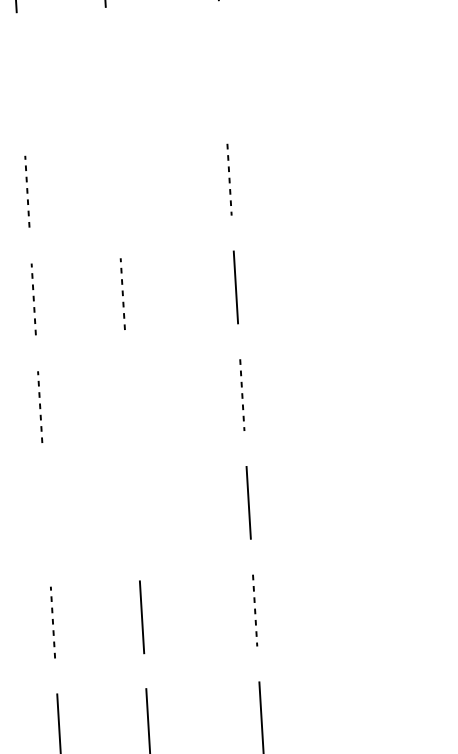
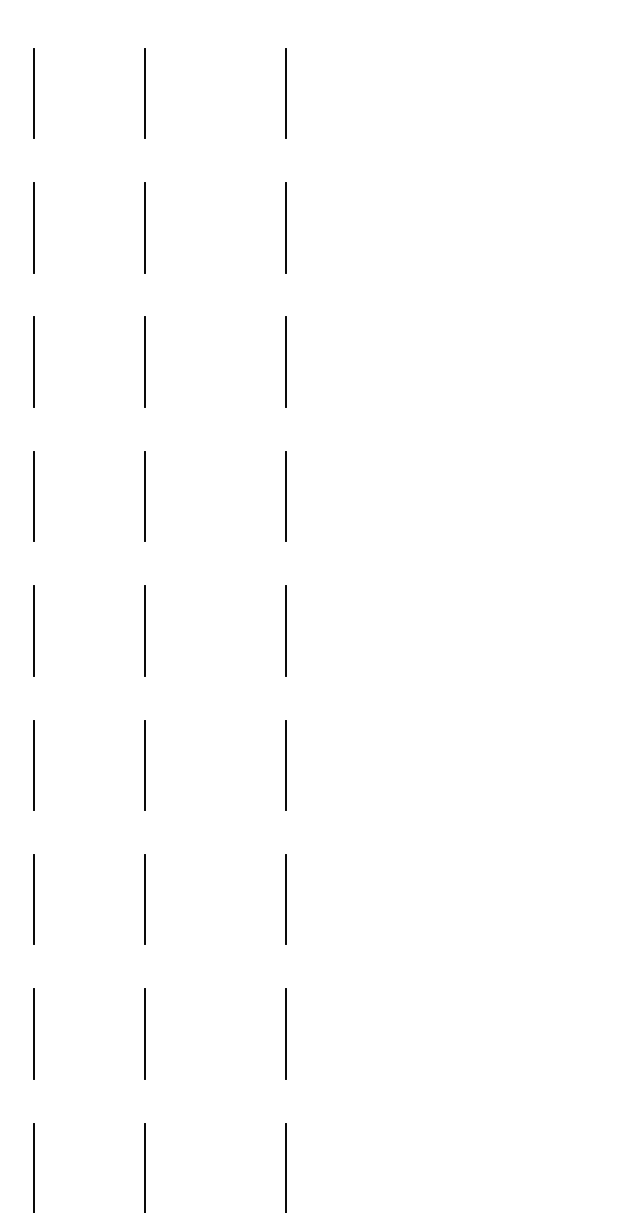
line: (222, 71) -> (285, 227), added
line: (109, 78) -> (144, 227), added
line: (20, 83) -> (33, 227), added
line: (229, 179) -> (285, 362), dashed -> solid
line: (116, 185) -> (144, 361), added
line: (27, 191) -> (33, 362), dashed -> solid
line: (122, 294) -> (144, 496), dashed -> solid
line: (33, 299) -> (33, 496), dashed -> solid
line: (241, 394) -> (285, 630), dashed -> solid
line: (128, 401) -> (144, 630), added
line: (39, 406) -> (33, 630), dashed -> solid
line: (135, 509) -> (144, 765), added
line: (46, 515) -> (33, 765), added
line: (254, 610) -> (285, 899), dashed -> solid
line: (52, 622) -> (33, 899), dashed -> solid

